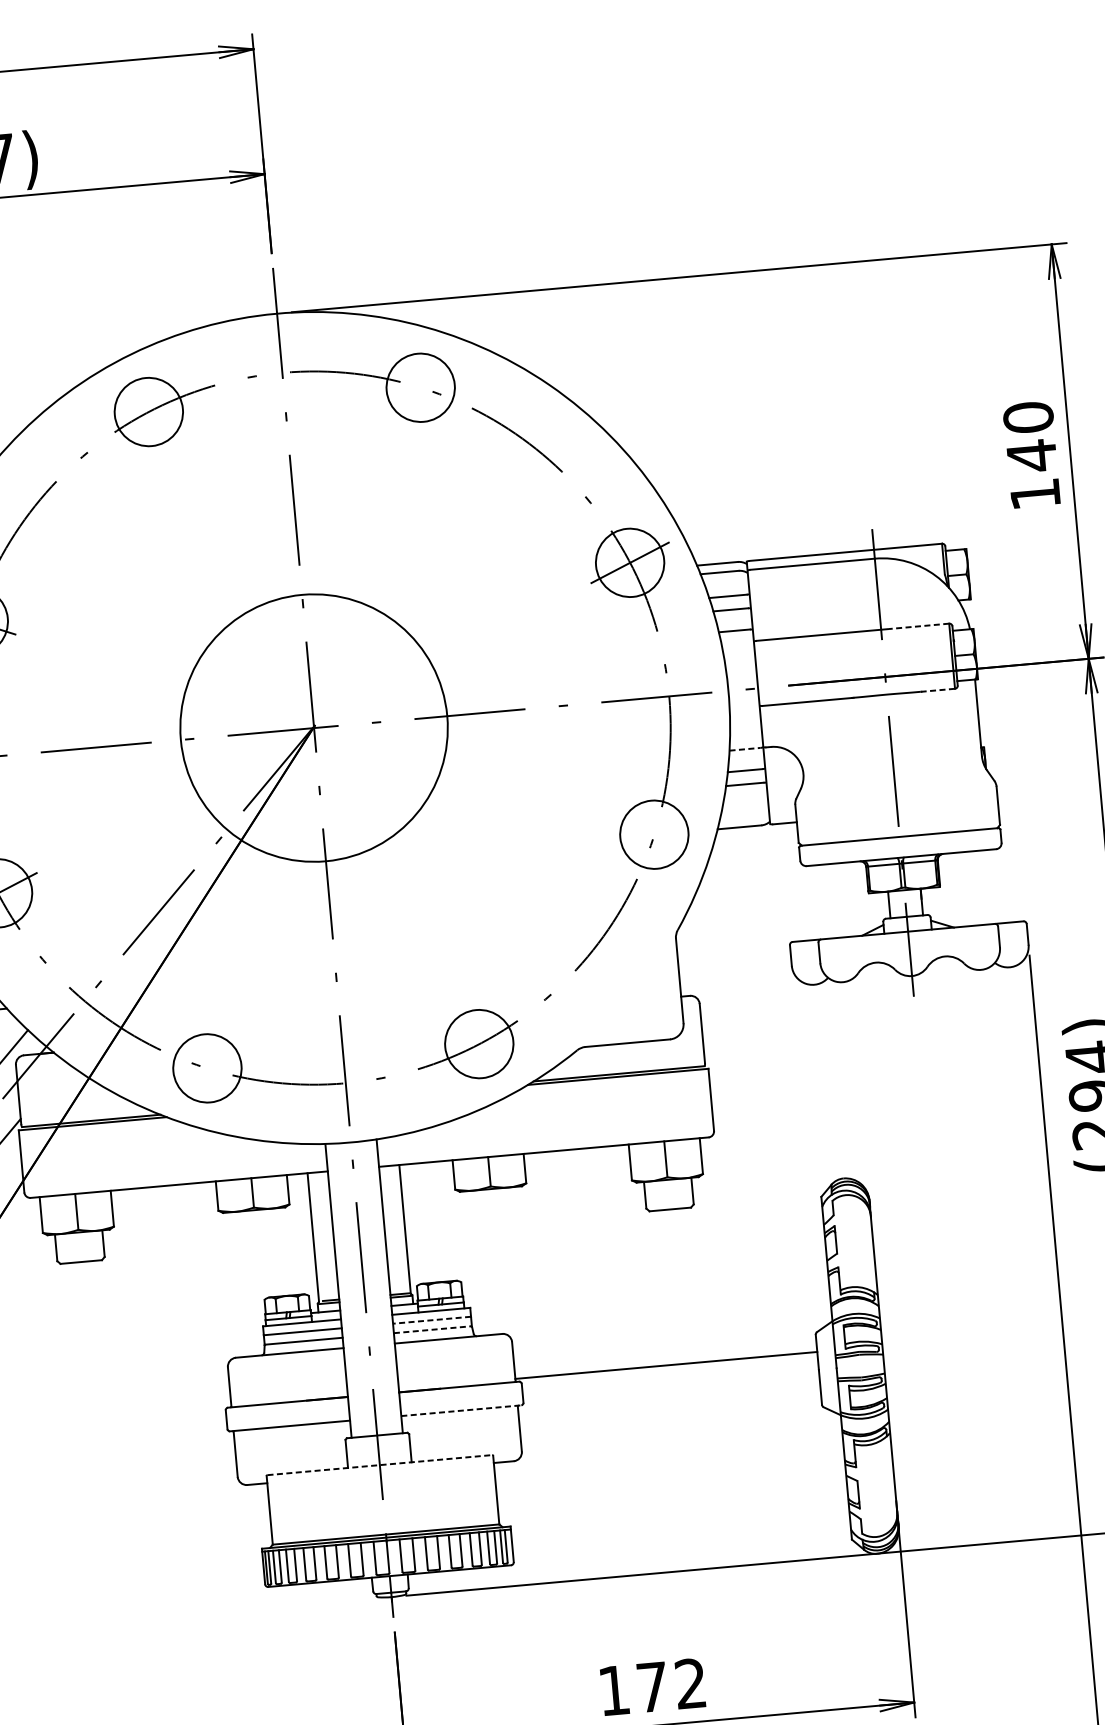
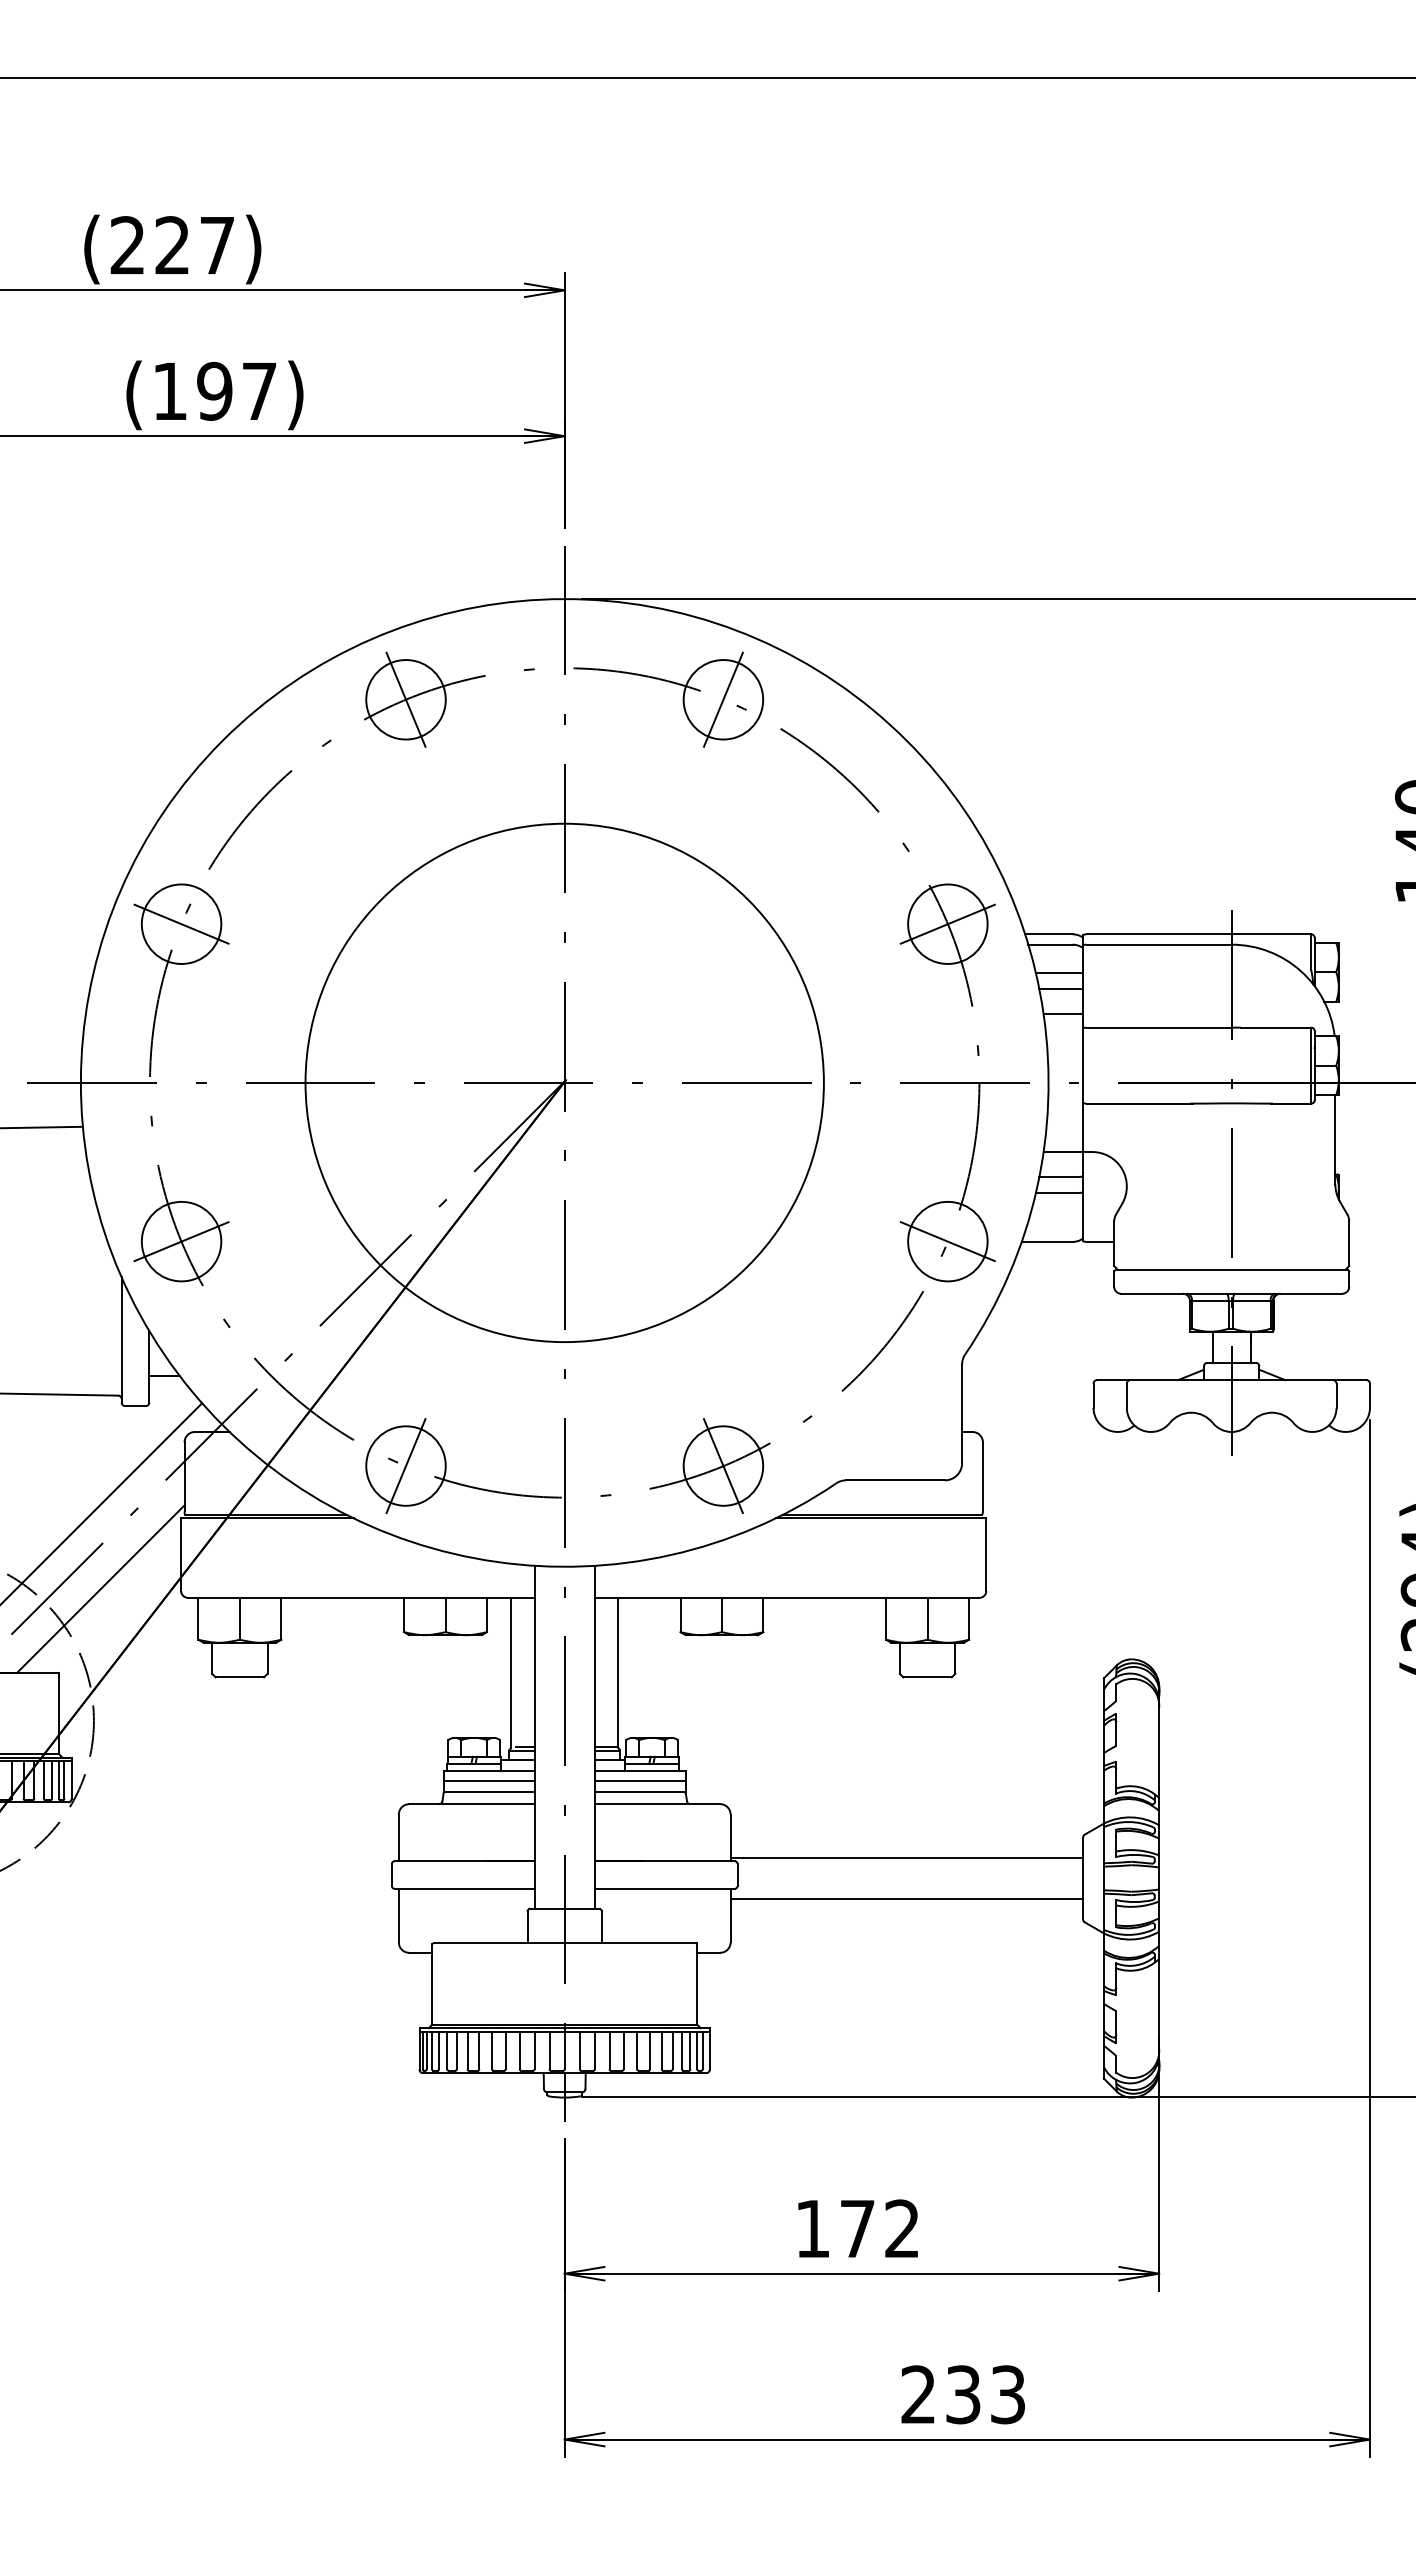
line: (420, 387) -> (723, 699), added
line: (148, 411) -> (405, 699), added
line: (918, 626) -> (1275, 1027), dashed -> solid
line: (938, 690) -> (1291, 1103), dashed -> solid
circle: (313, 727) -> (564, 1082), size x1.67
line: (745, 749) -> (1062, 1152), dashed -> solid
line: (654, 834) -> (947, 1241), added
line: (479, 1043) -> (723, 1465), added
line: (206, 1067) -> (405, 1465), added
line: (432, 1320) -> (640, 1781), dashed -> solid
line: (433, 1330) -> (640, 1792), dashed -> solid
line: (669, 1401) -> (906, 1899), added
line: (461, 1410) -> (665, 1888), dashed -> solid
line: (380, 1465) -> (565, 1943), dashed -> solid

